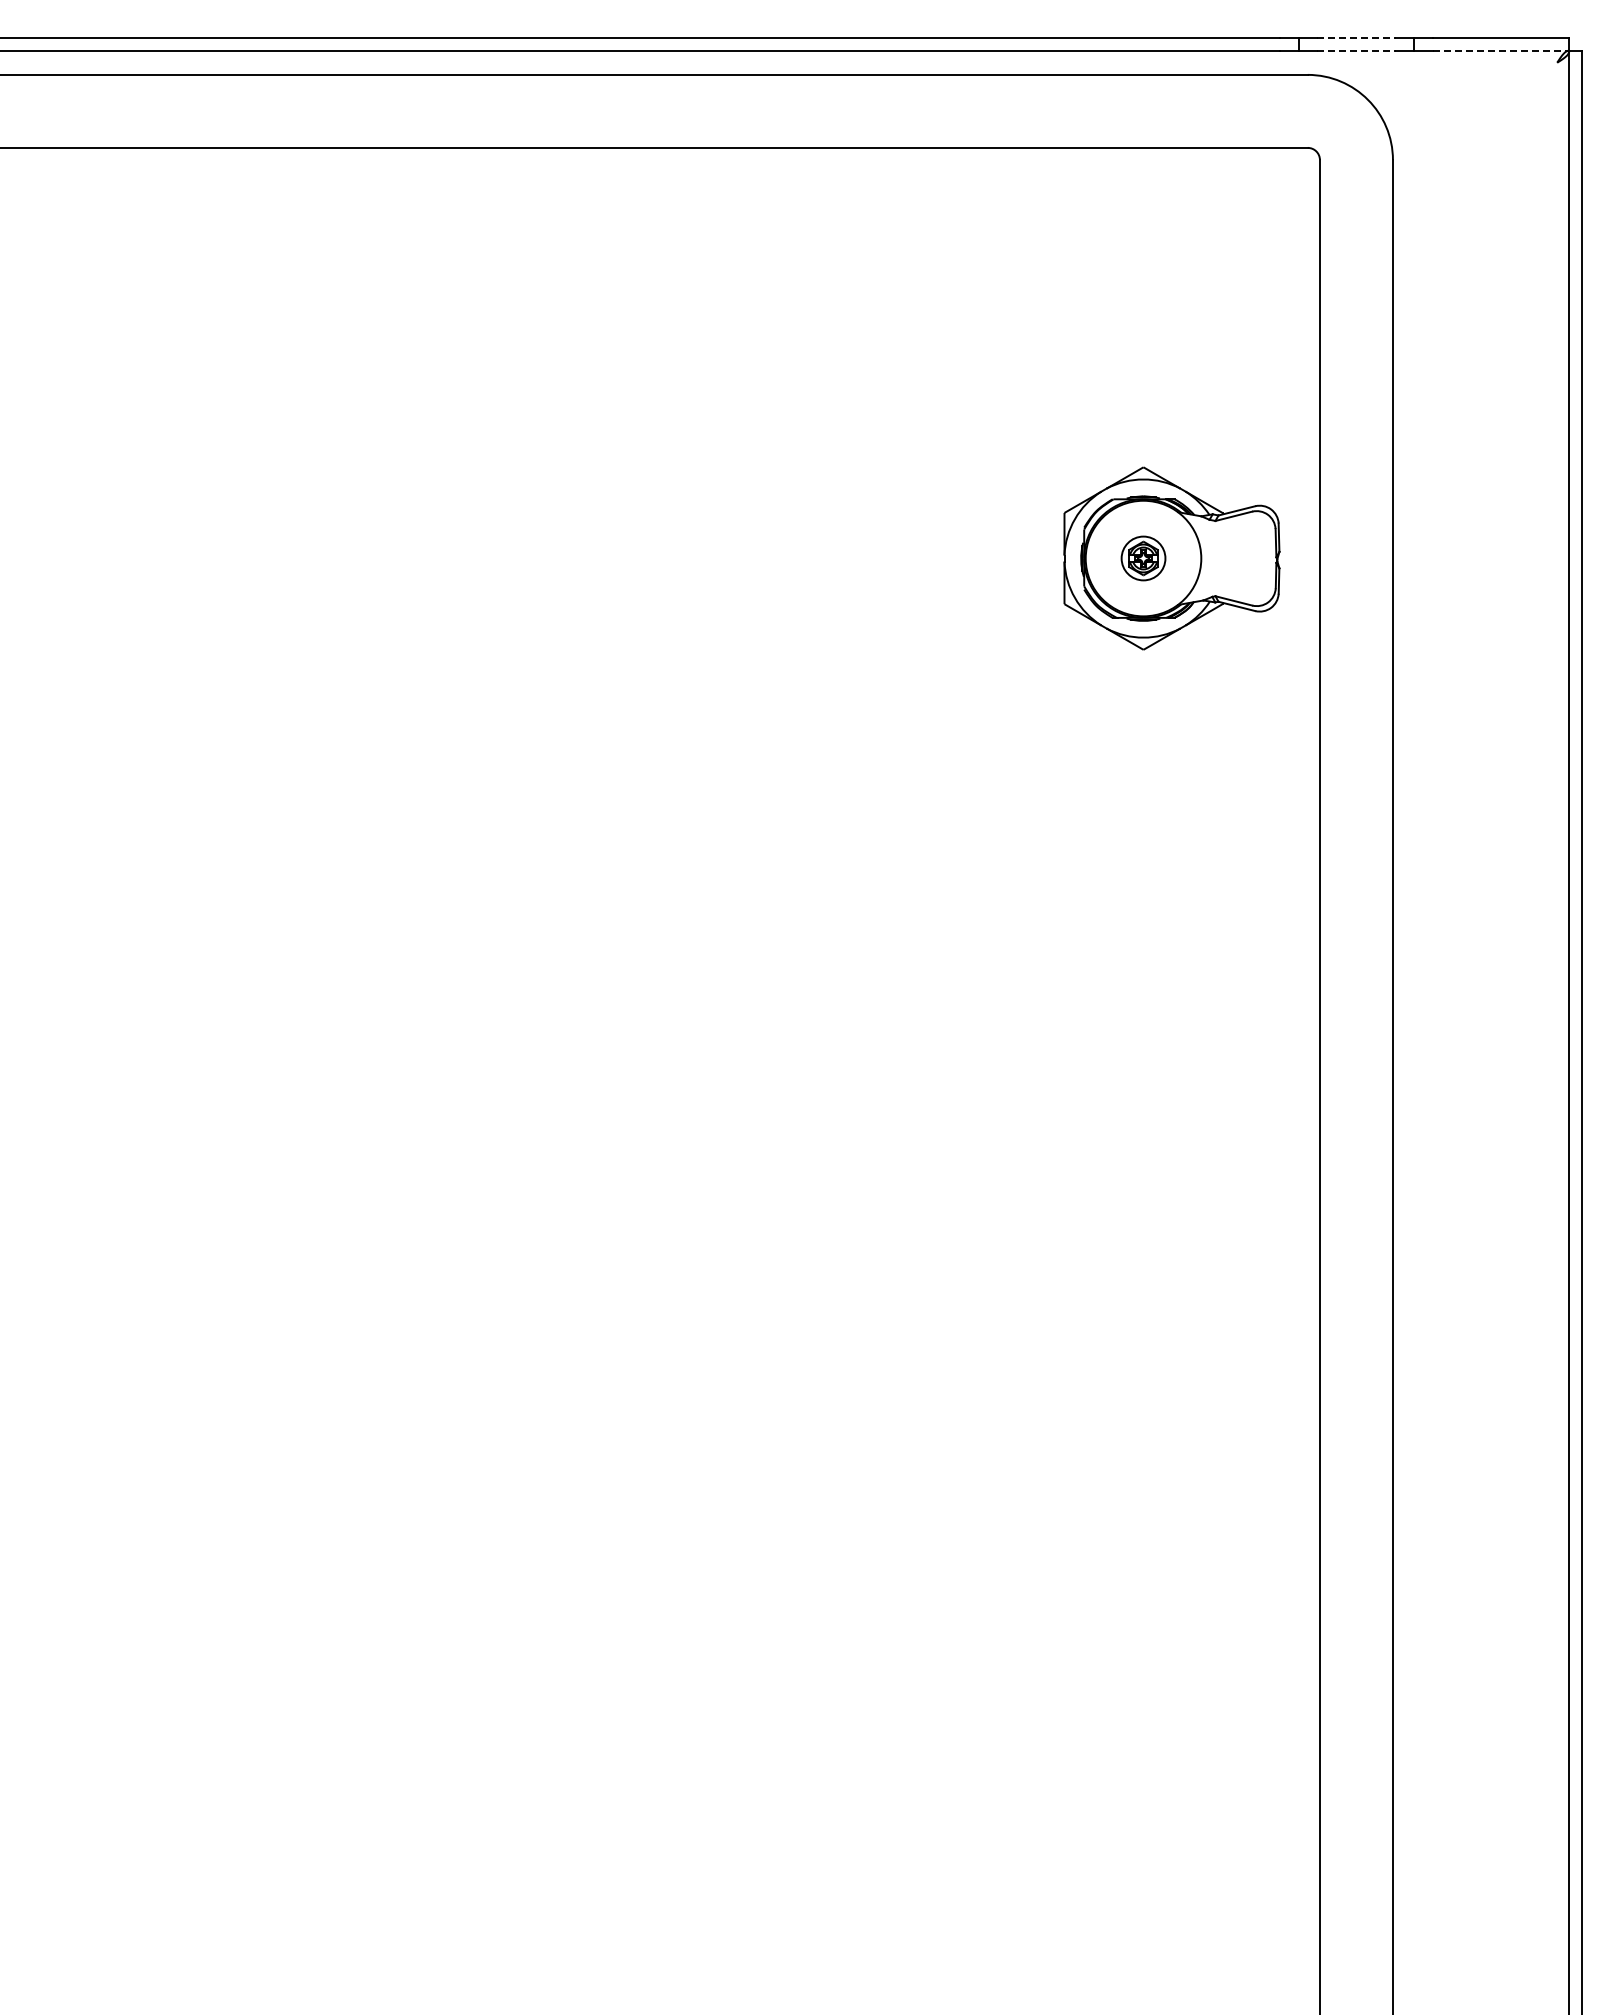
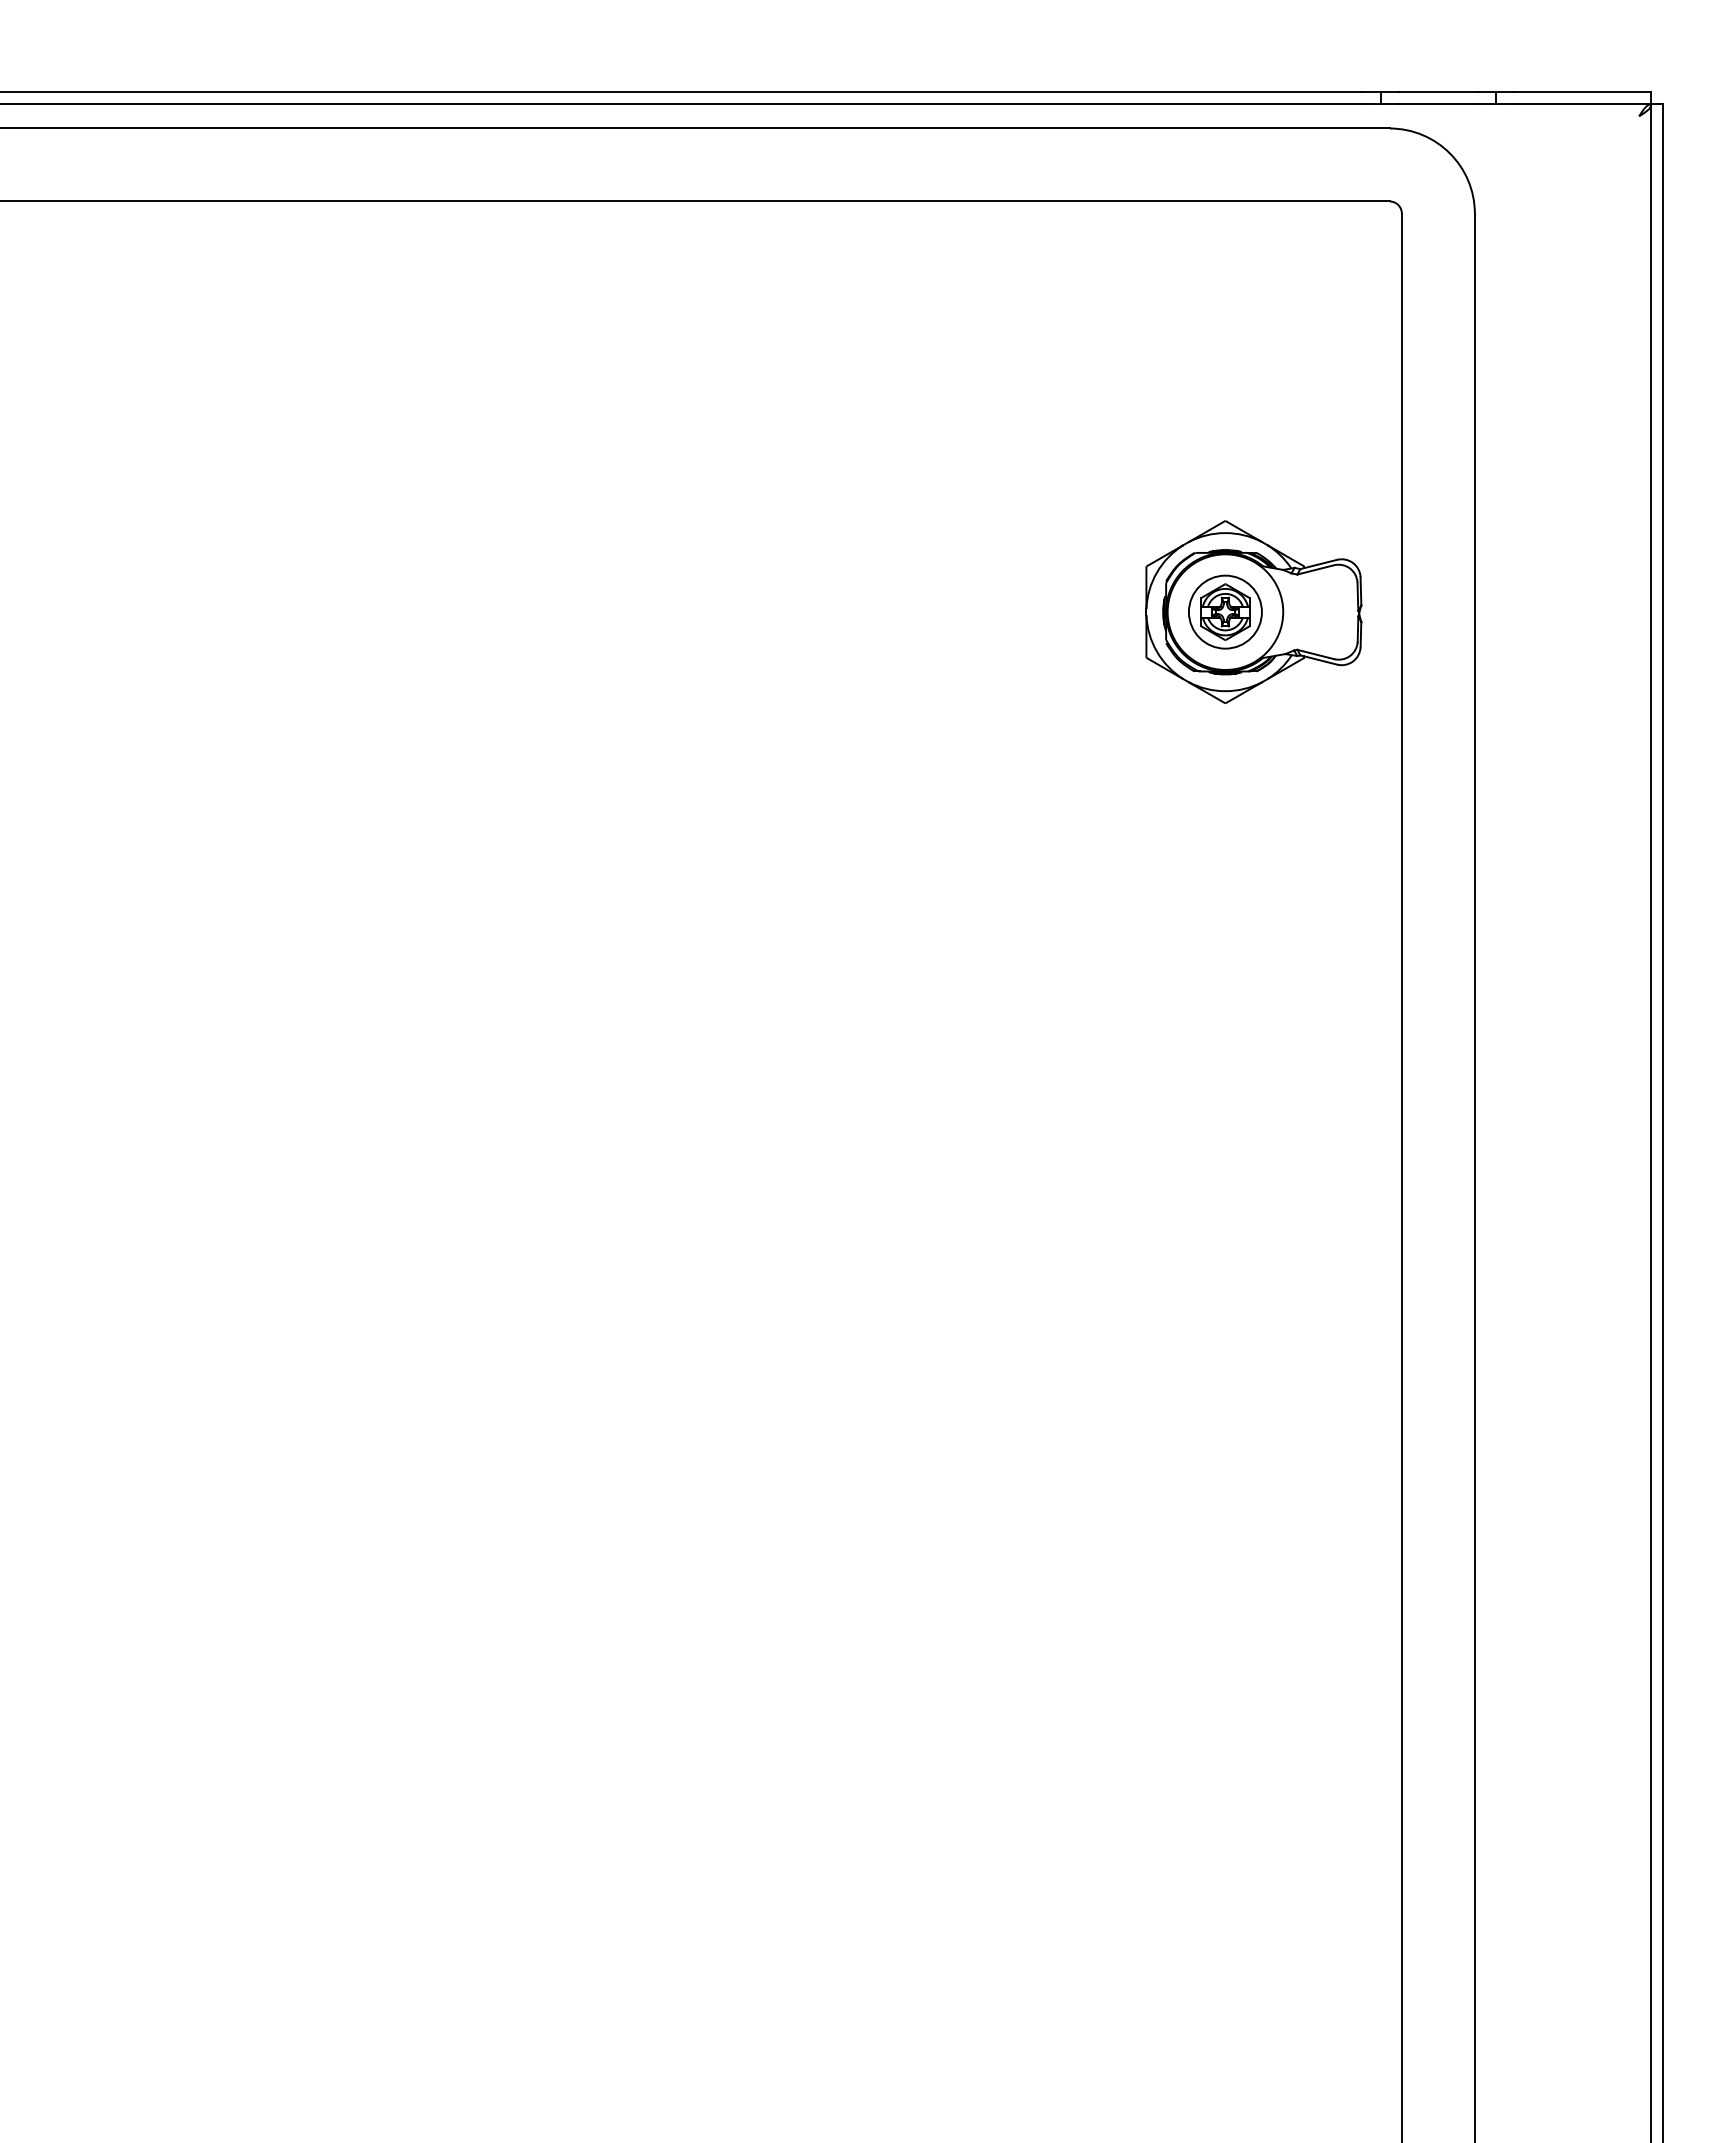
line: (1356, 37) -> (1438, 91), dashed -> solid
line: (1356, 50) -> (1438, 104), dashed -> solid
line: (1501, 50) -> (1583, 104), dashed -> solid
part: (1143, 557) -> (1225, 611), size x1.67

